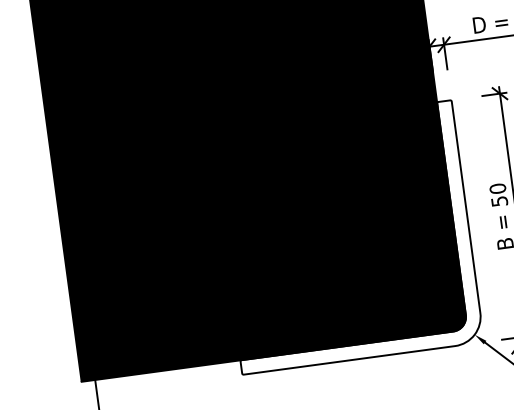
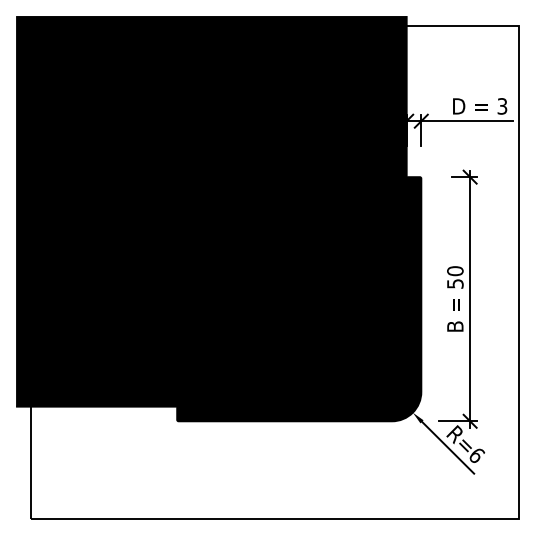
fill: (347, 237) -> (299, 299), added

